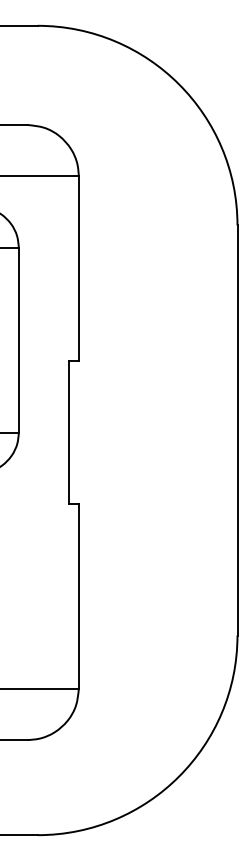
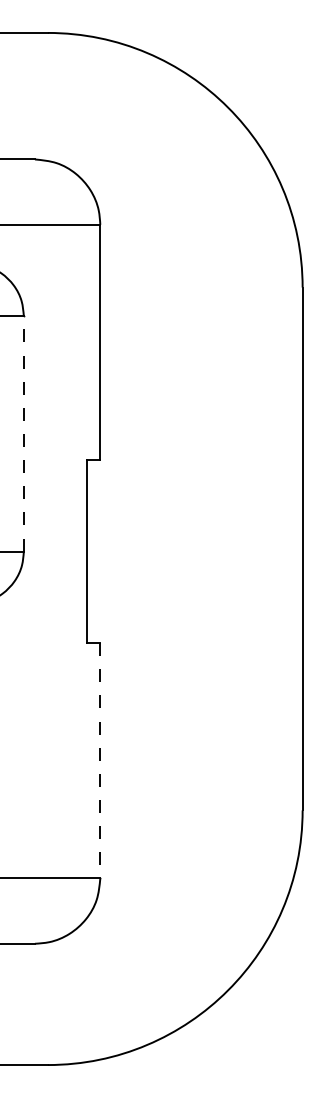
line: (18, 339) -> (23, 432), solid -> dashed
line: (78, 597) -> (99, 761), solid -> dashed

